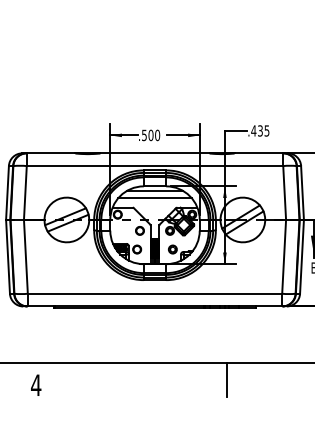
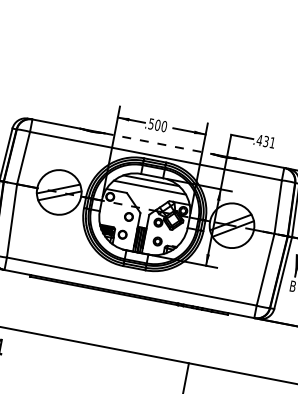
text: (266, 130) -> (272, 142), .435 -> .431
line: (155, 153) -> (158, 143), solid -> dashed

